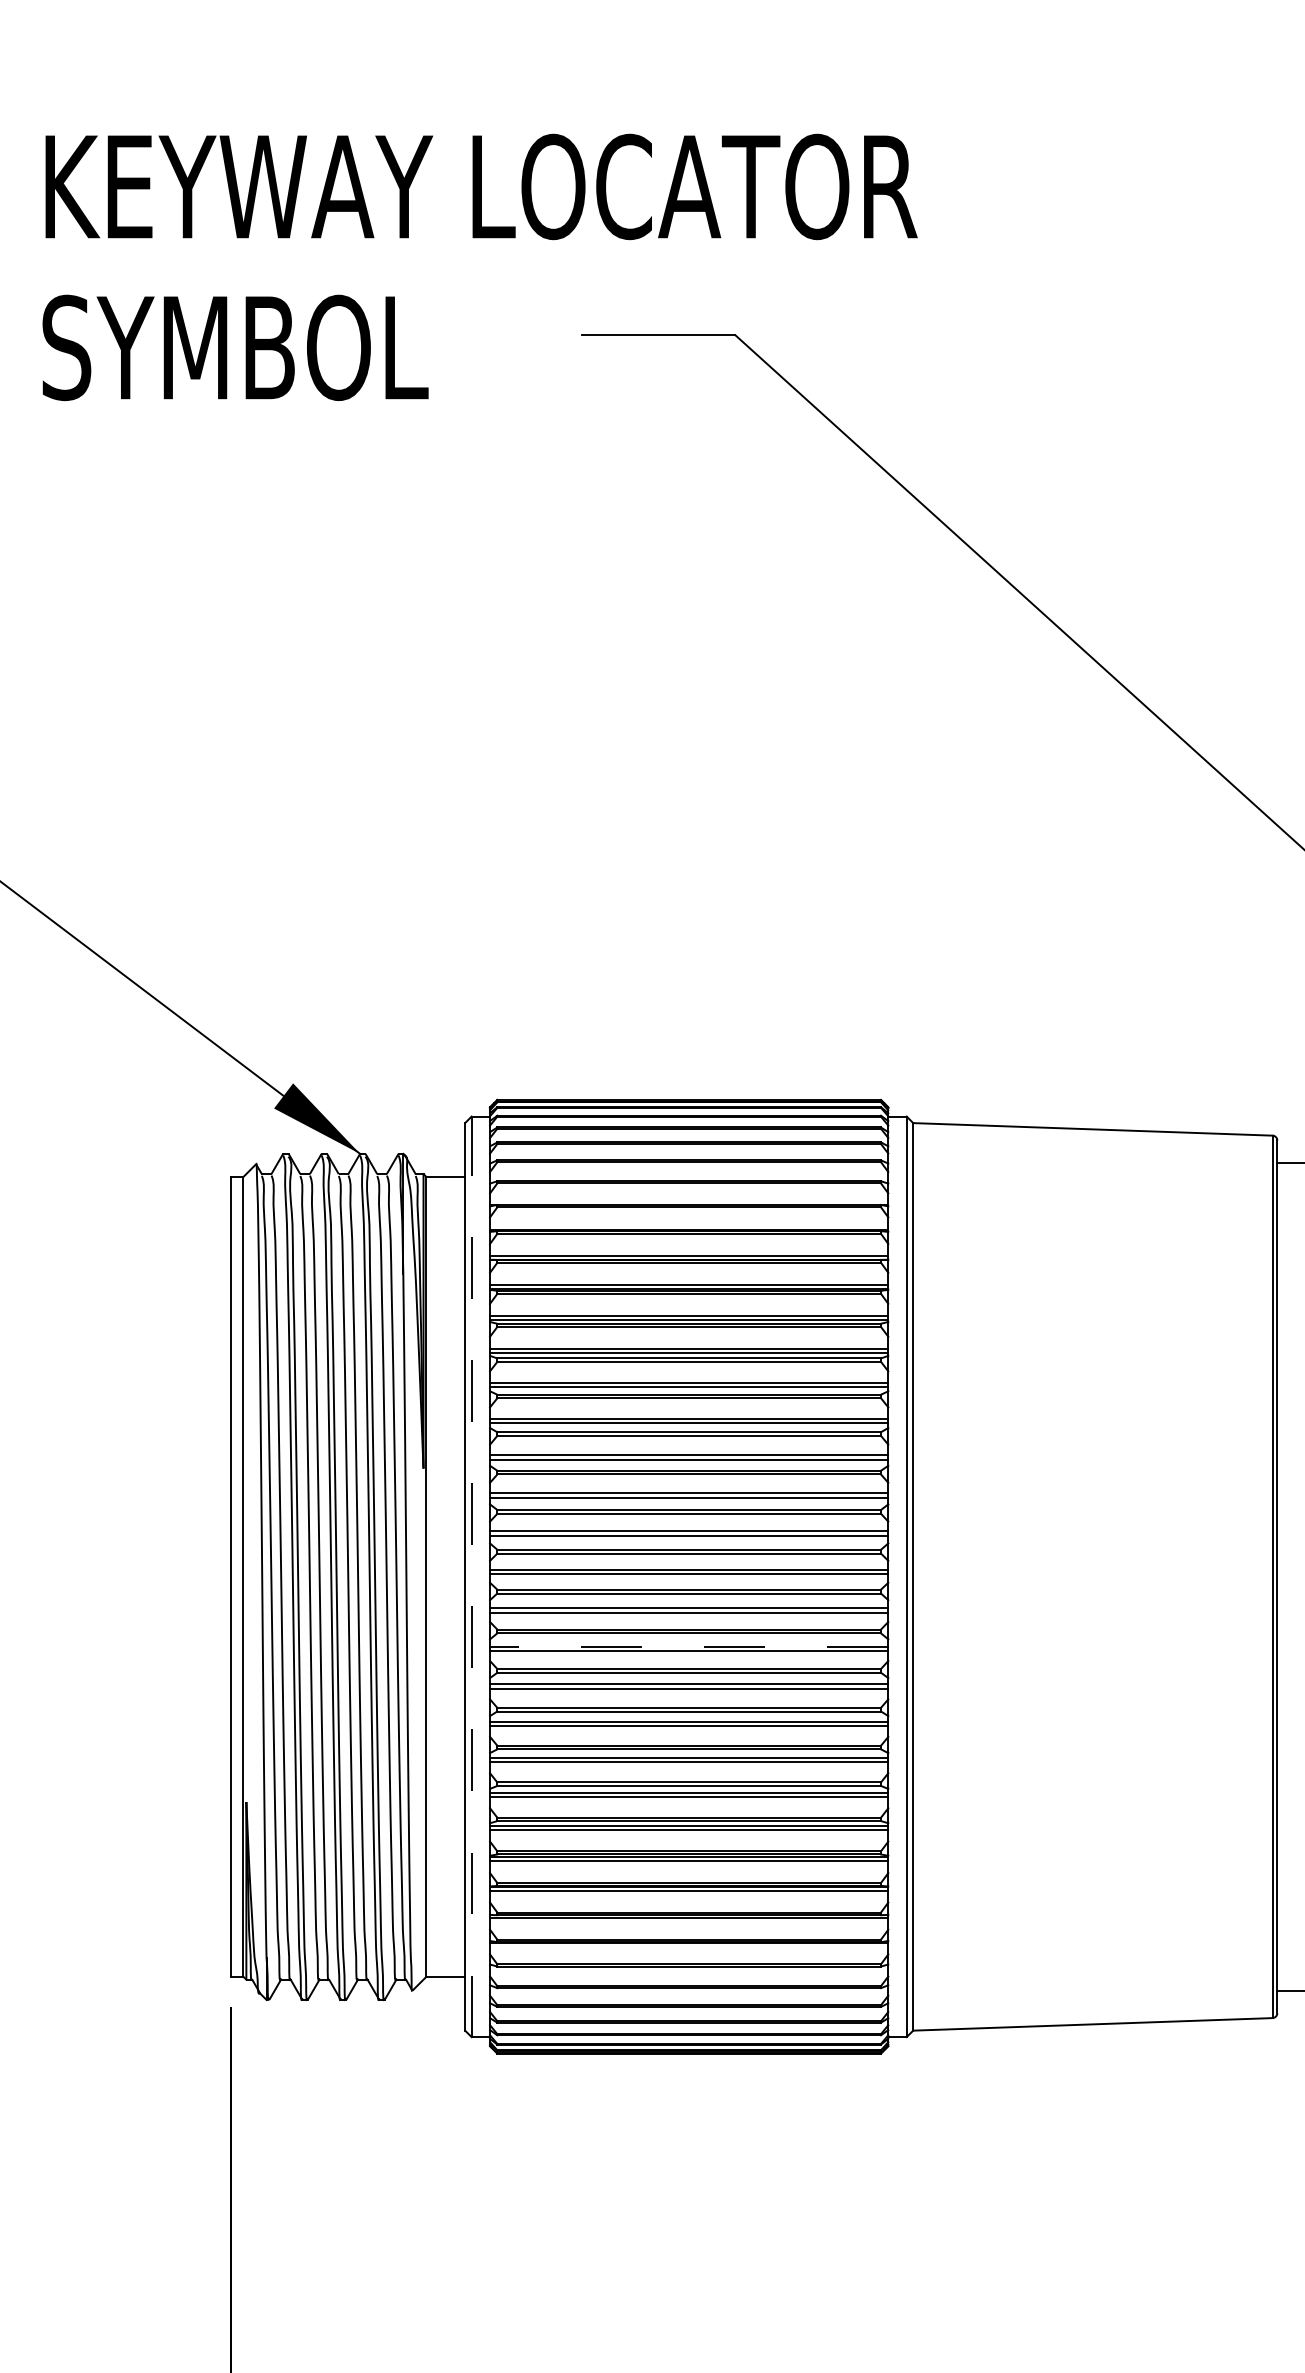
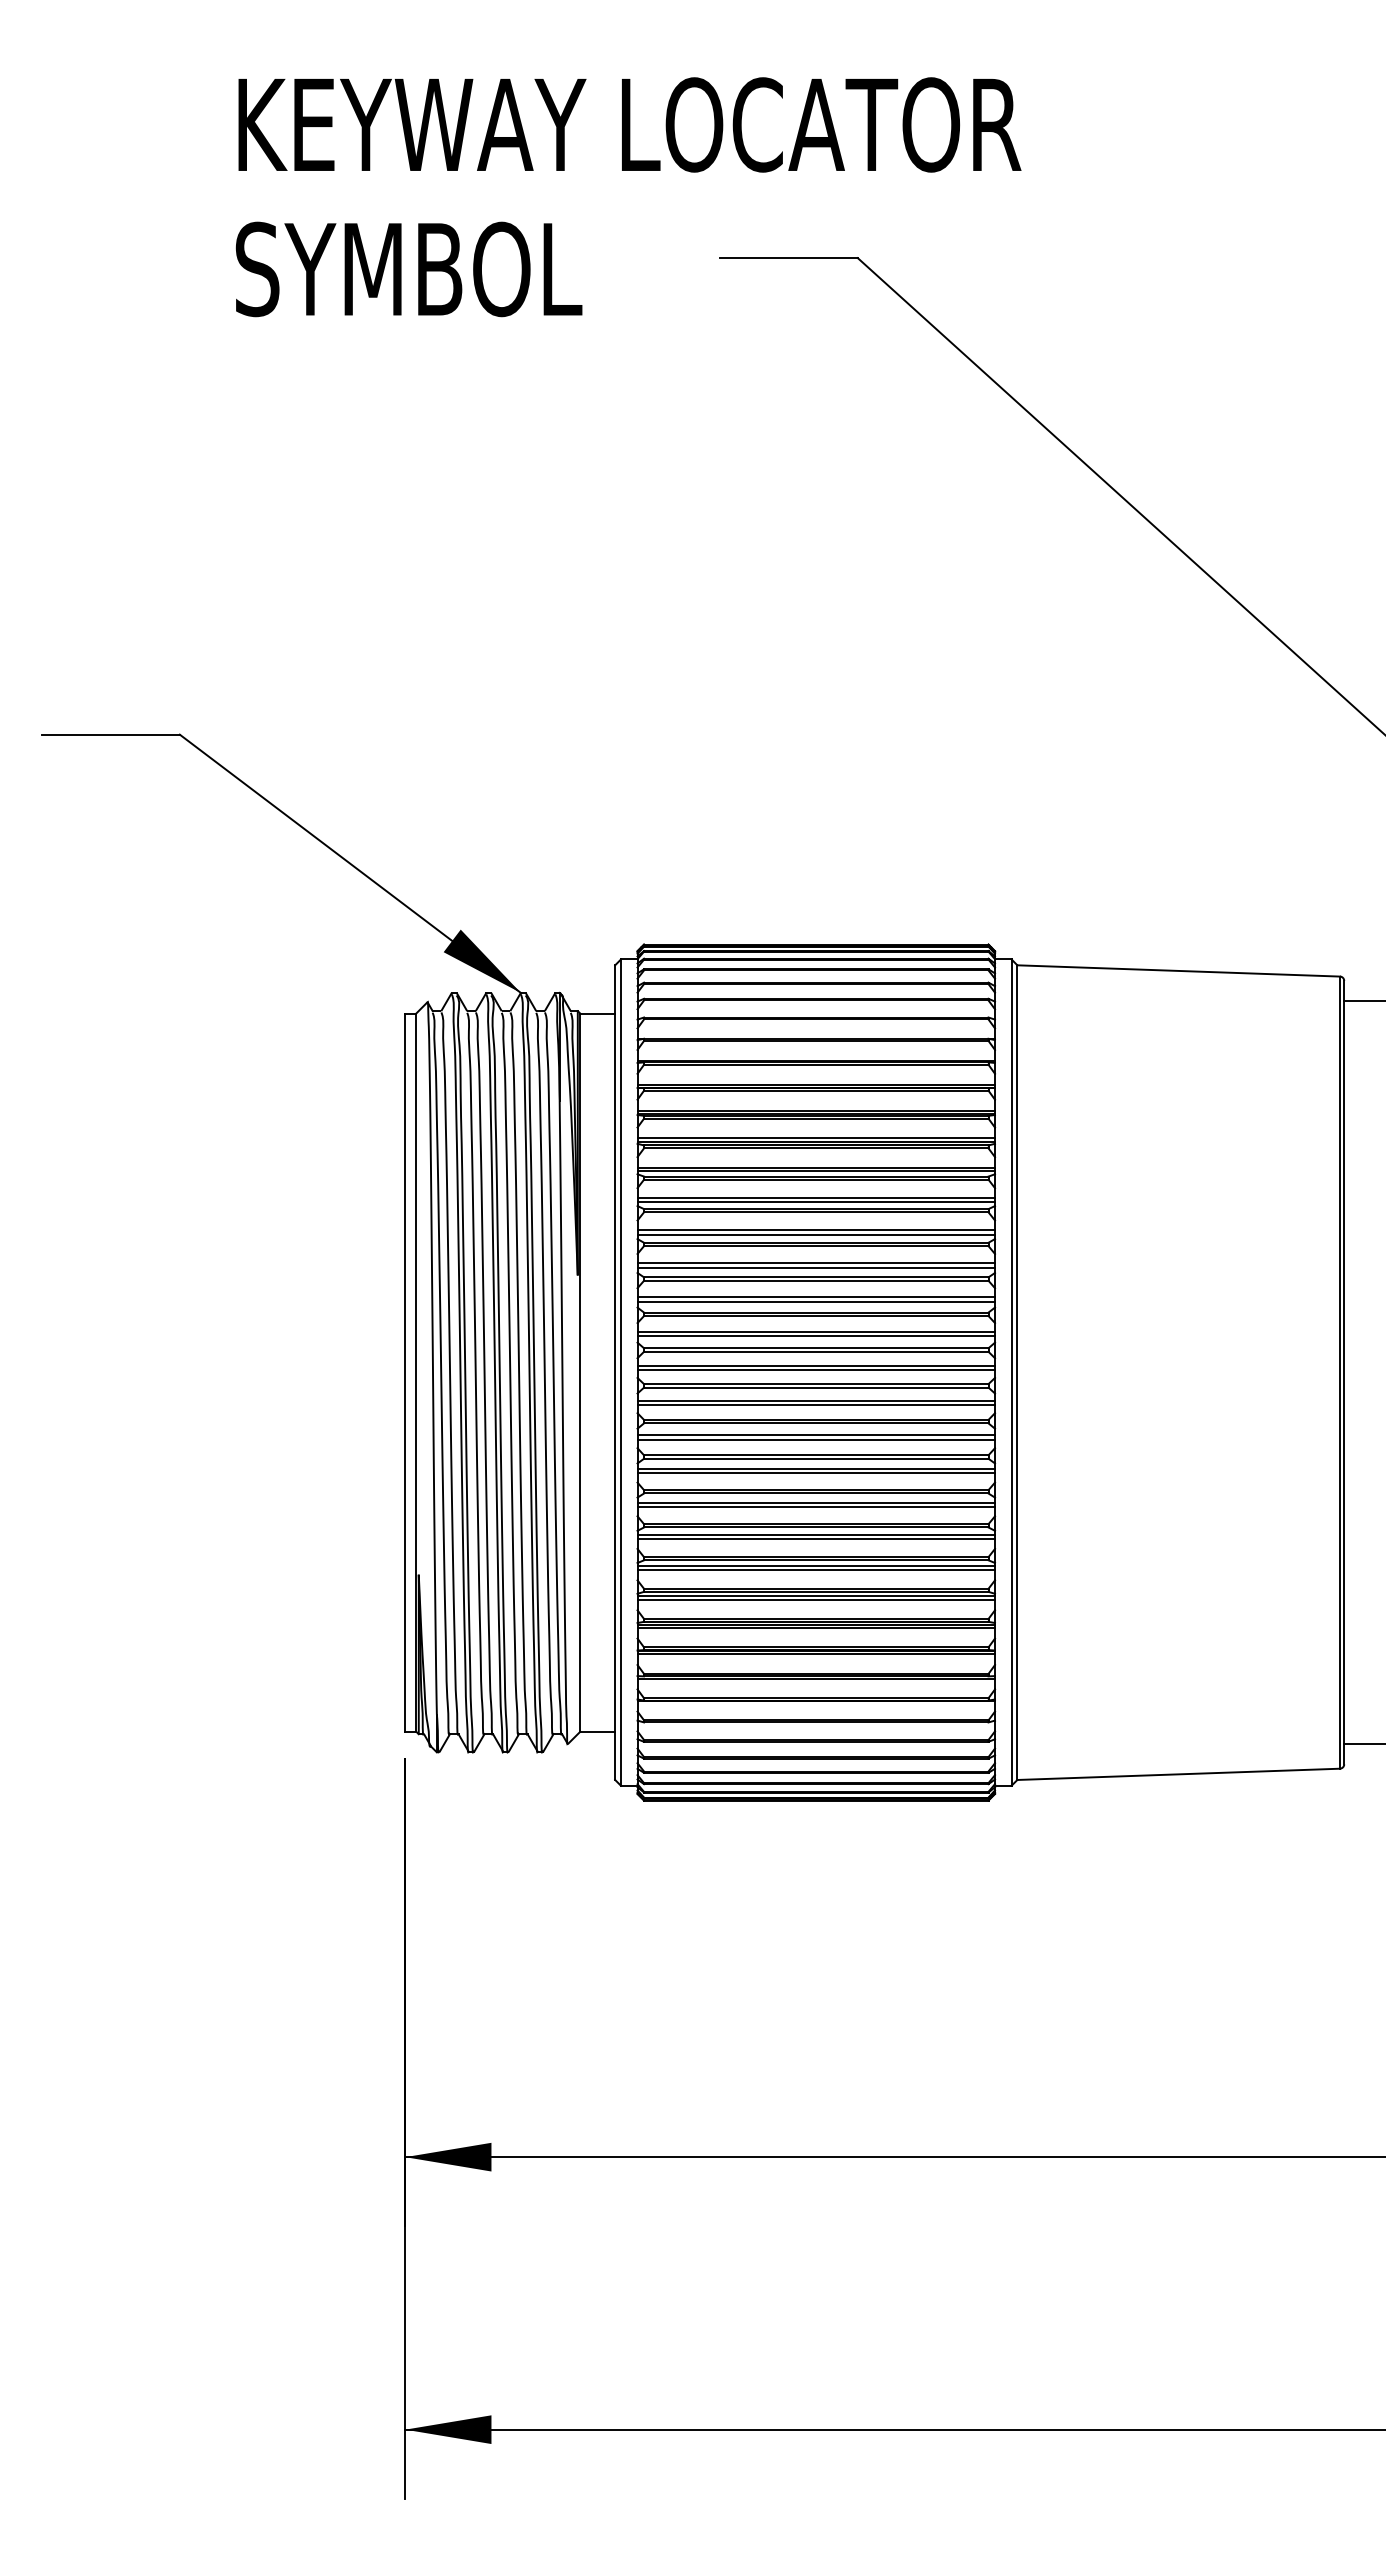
line: (471, 1576) -> (620, 1372), dashed -> solid
line: (689, 1646) -> (816, 1435), dashed -> solid

